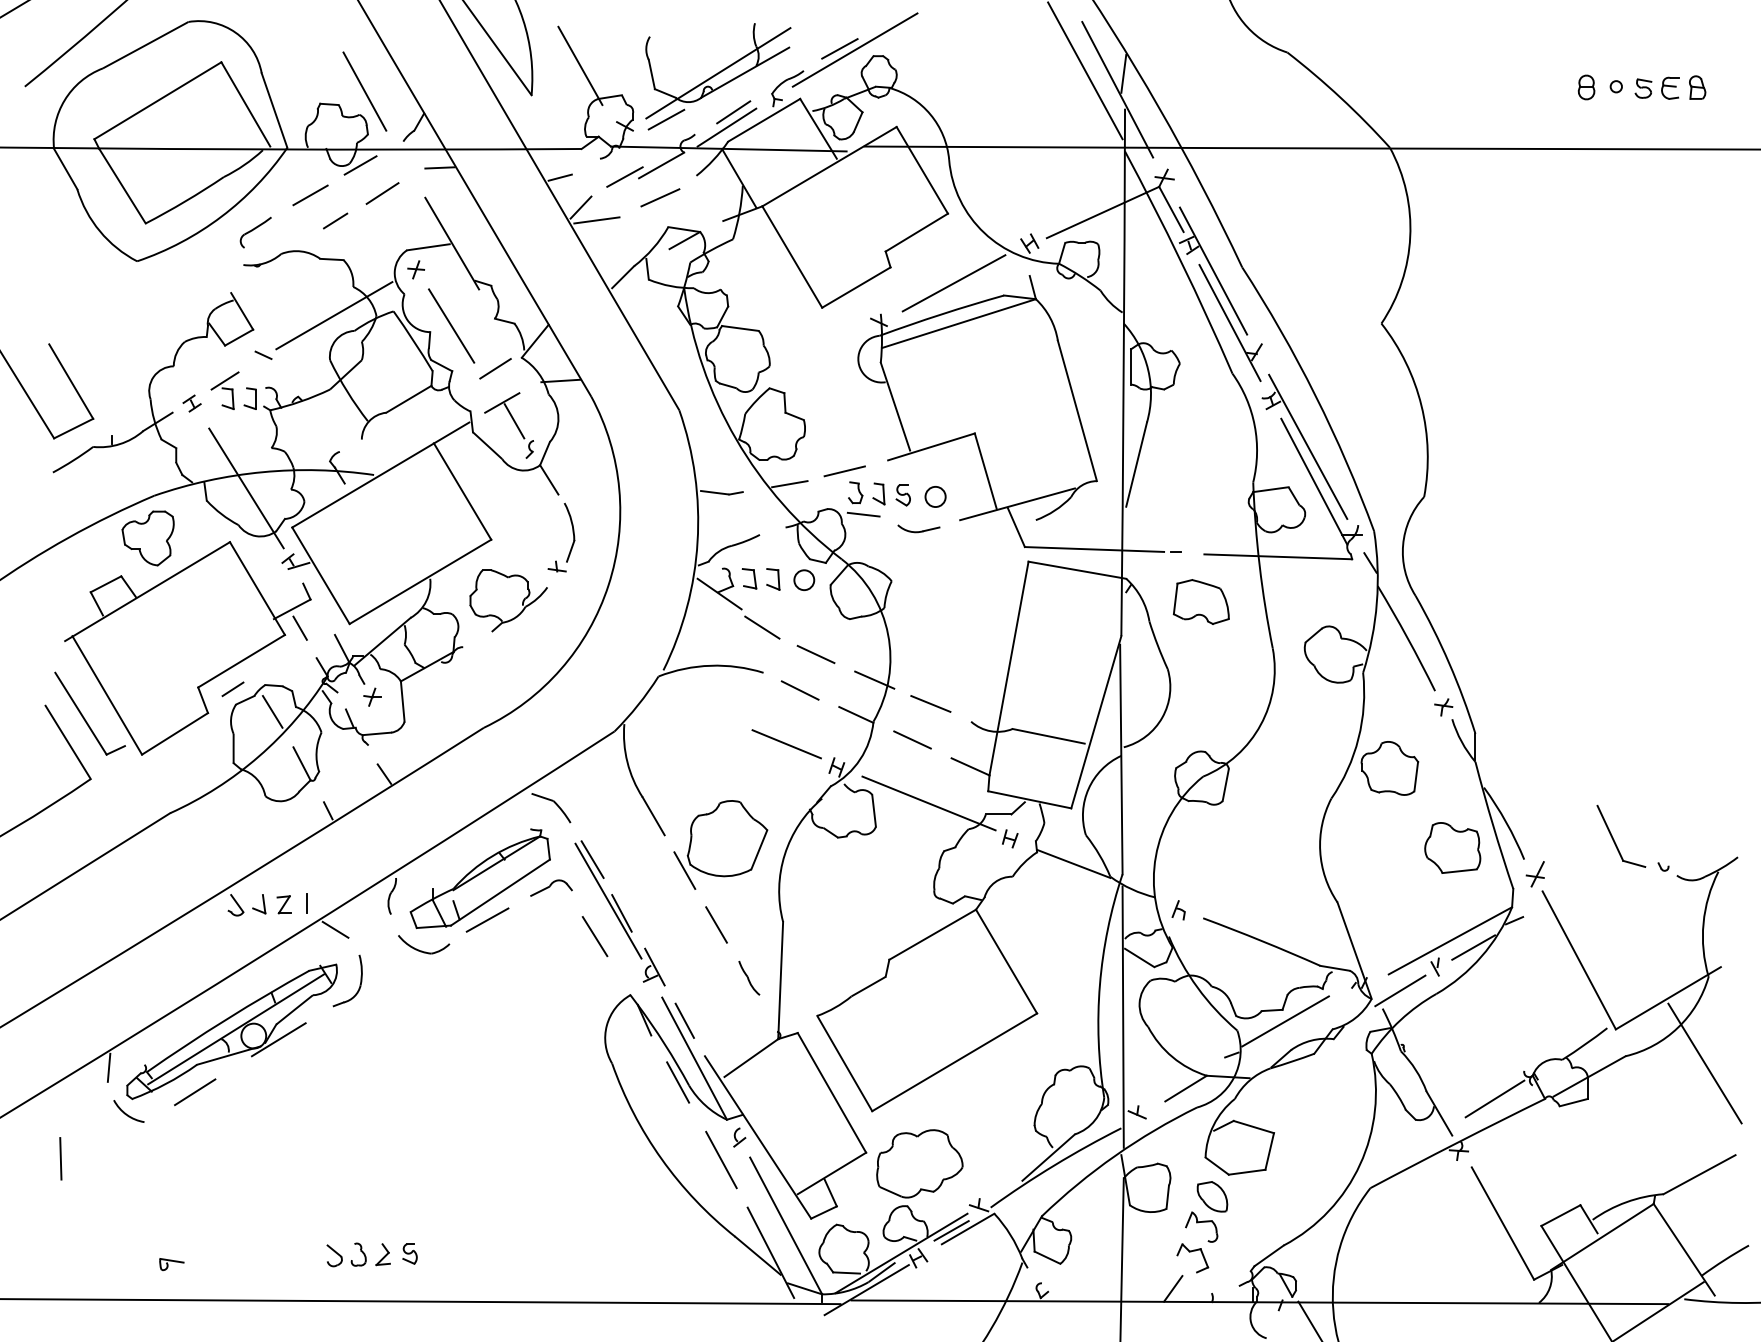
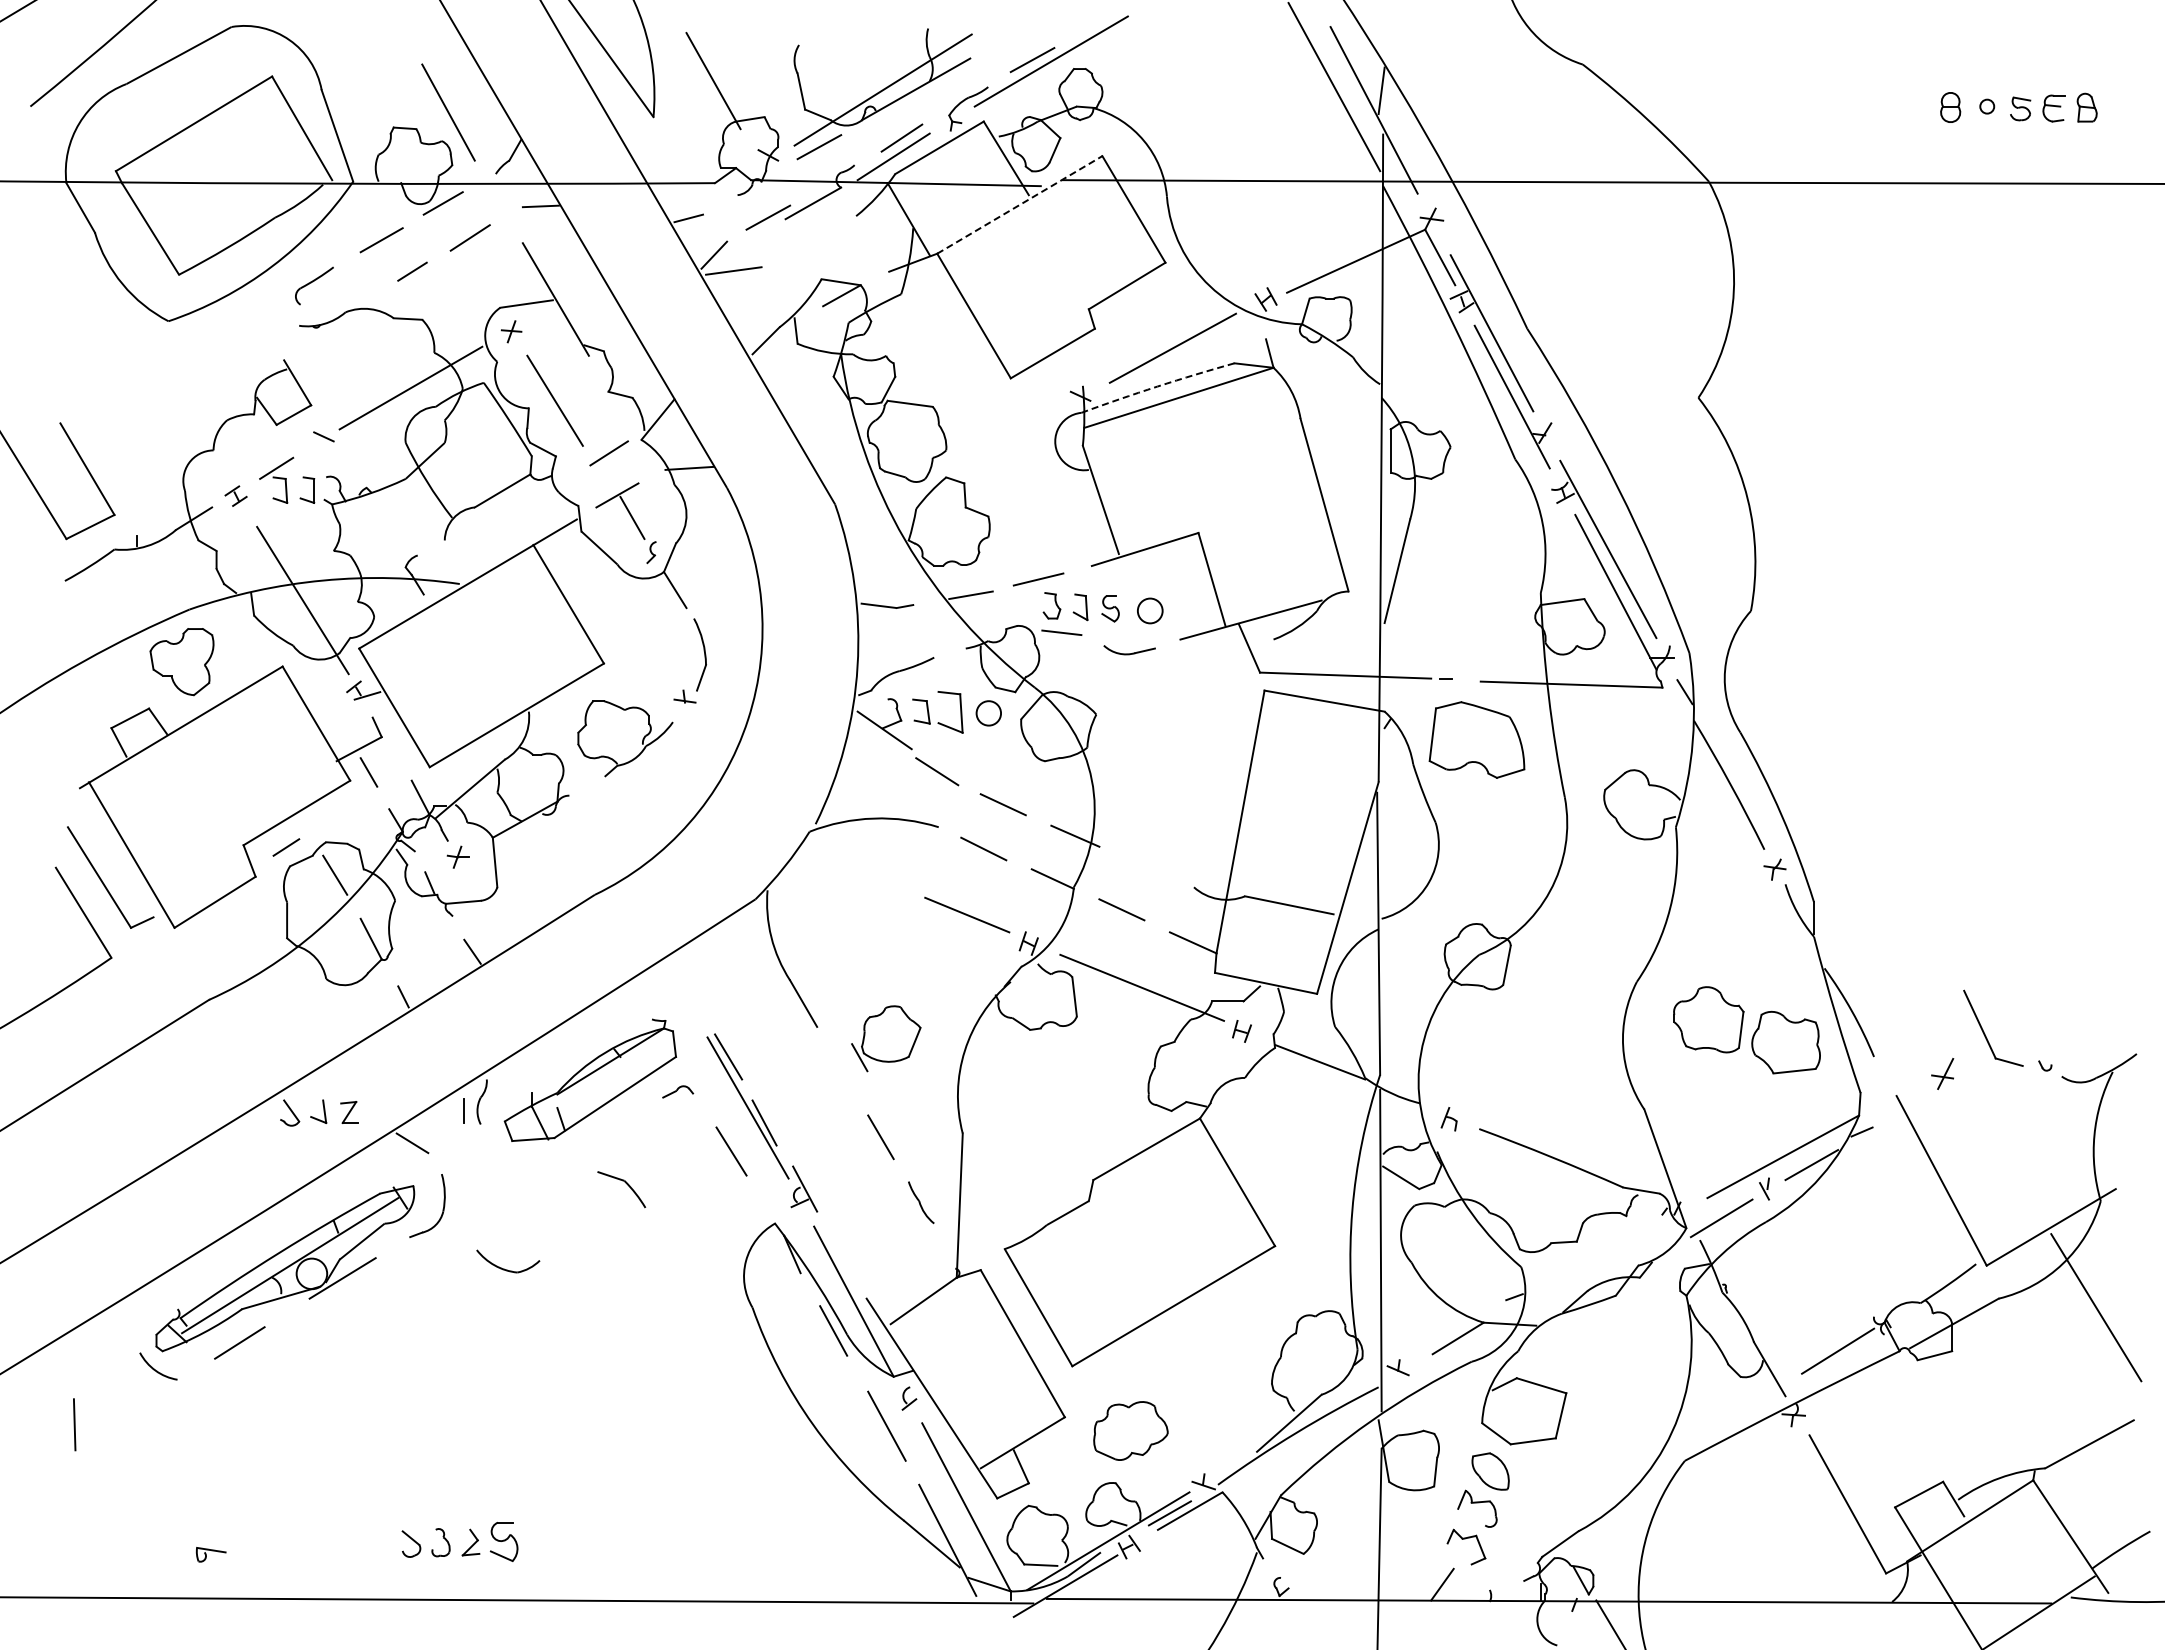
line: (829, 166) -> (1019, 204), solid -> dashed
line: (660, 197) -> (811, 242), removed
arc: (941, 314) -> (1157, 386), solid -> dashed
part: (773, 579) -> (950, 712), size x1.6
part: (1200, 602) -> (1476, 740), size x1.4
line: (930, 703) -> (1144, 865), removed
part: (1389, 768) -> (1708, 1019), moved
part: (555, 803) -> (626, 1184), moved
part: (721, 844) -> (886, 1038), size x0.6
part: (1535, 873) -> (1942, 1073), moved
part: (551, 887) -> (677, 1091), size x0.6
line: (306, 903) -> (463, 1110), moved
line: (486, 920) -> (598, 1131), removed
part: (420, 950) -> (504, 1268), moved
line: (684, 1021) -> (841, 1255), removed
line: (1285, 1021) -> (1580, 1255), removed
line: (108, 1067) -> (133, 1312), removed
part: (919, 1163) -> (1130, 1430), size x0.7
part: (409, 1253) -> (503, 1541), size x1.6

